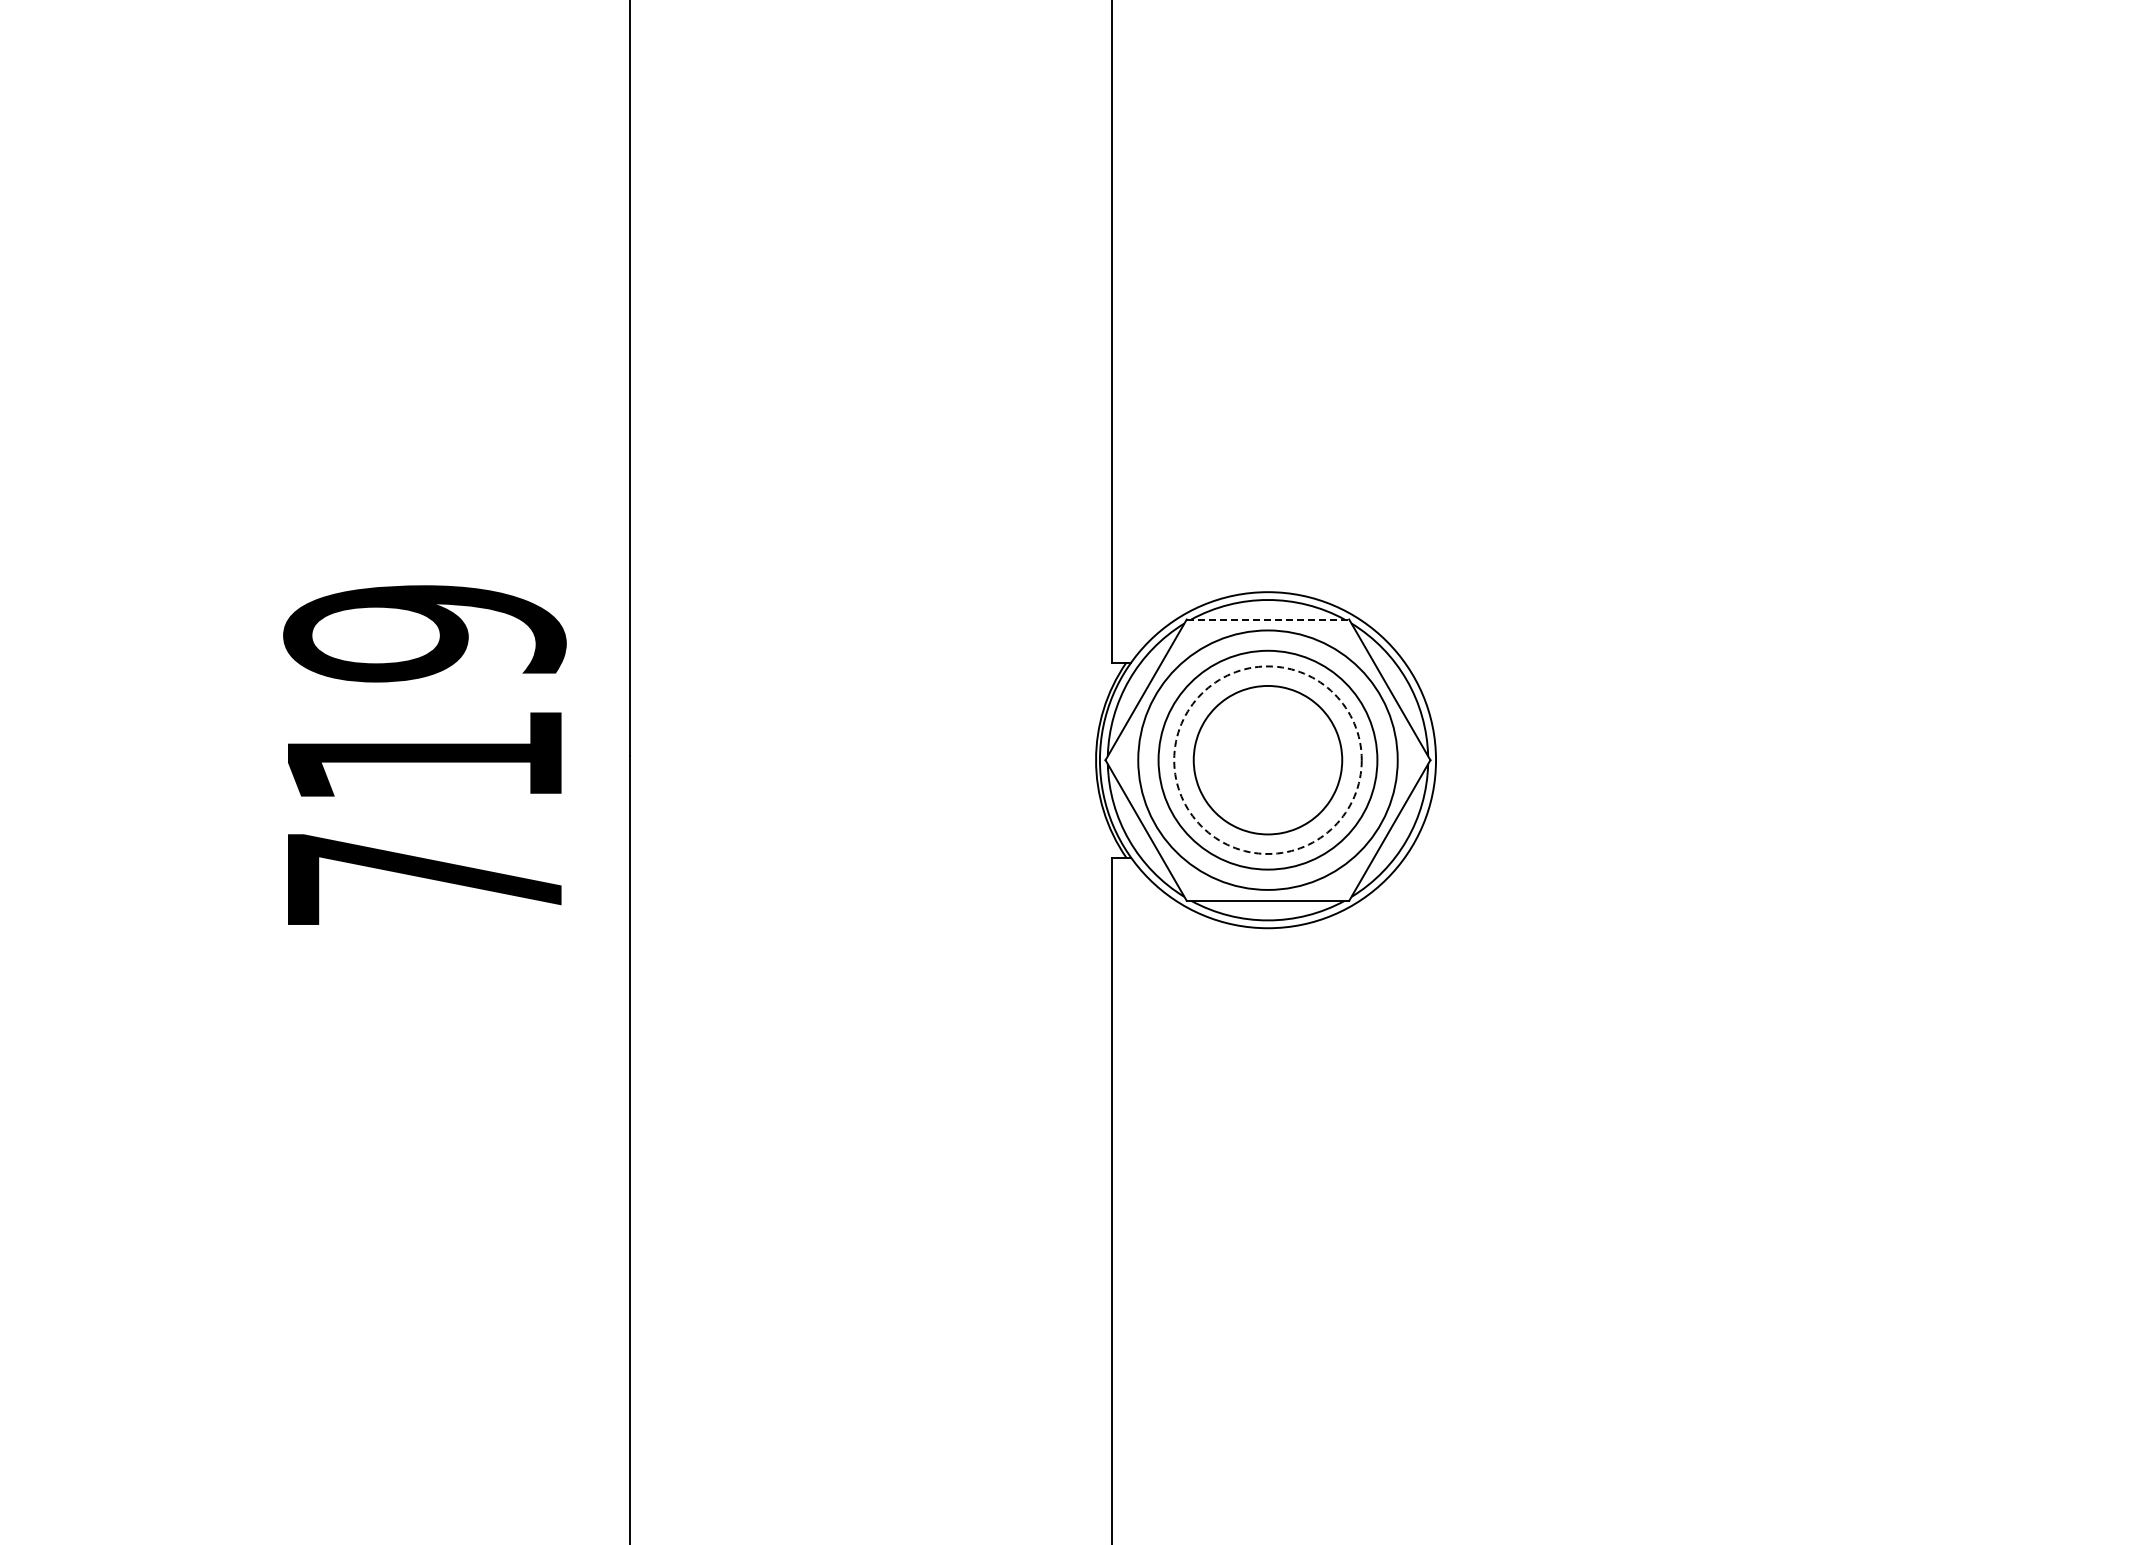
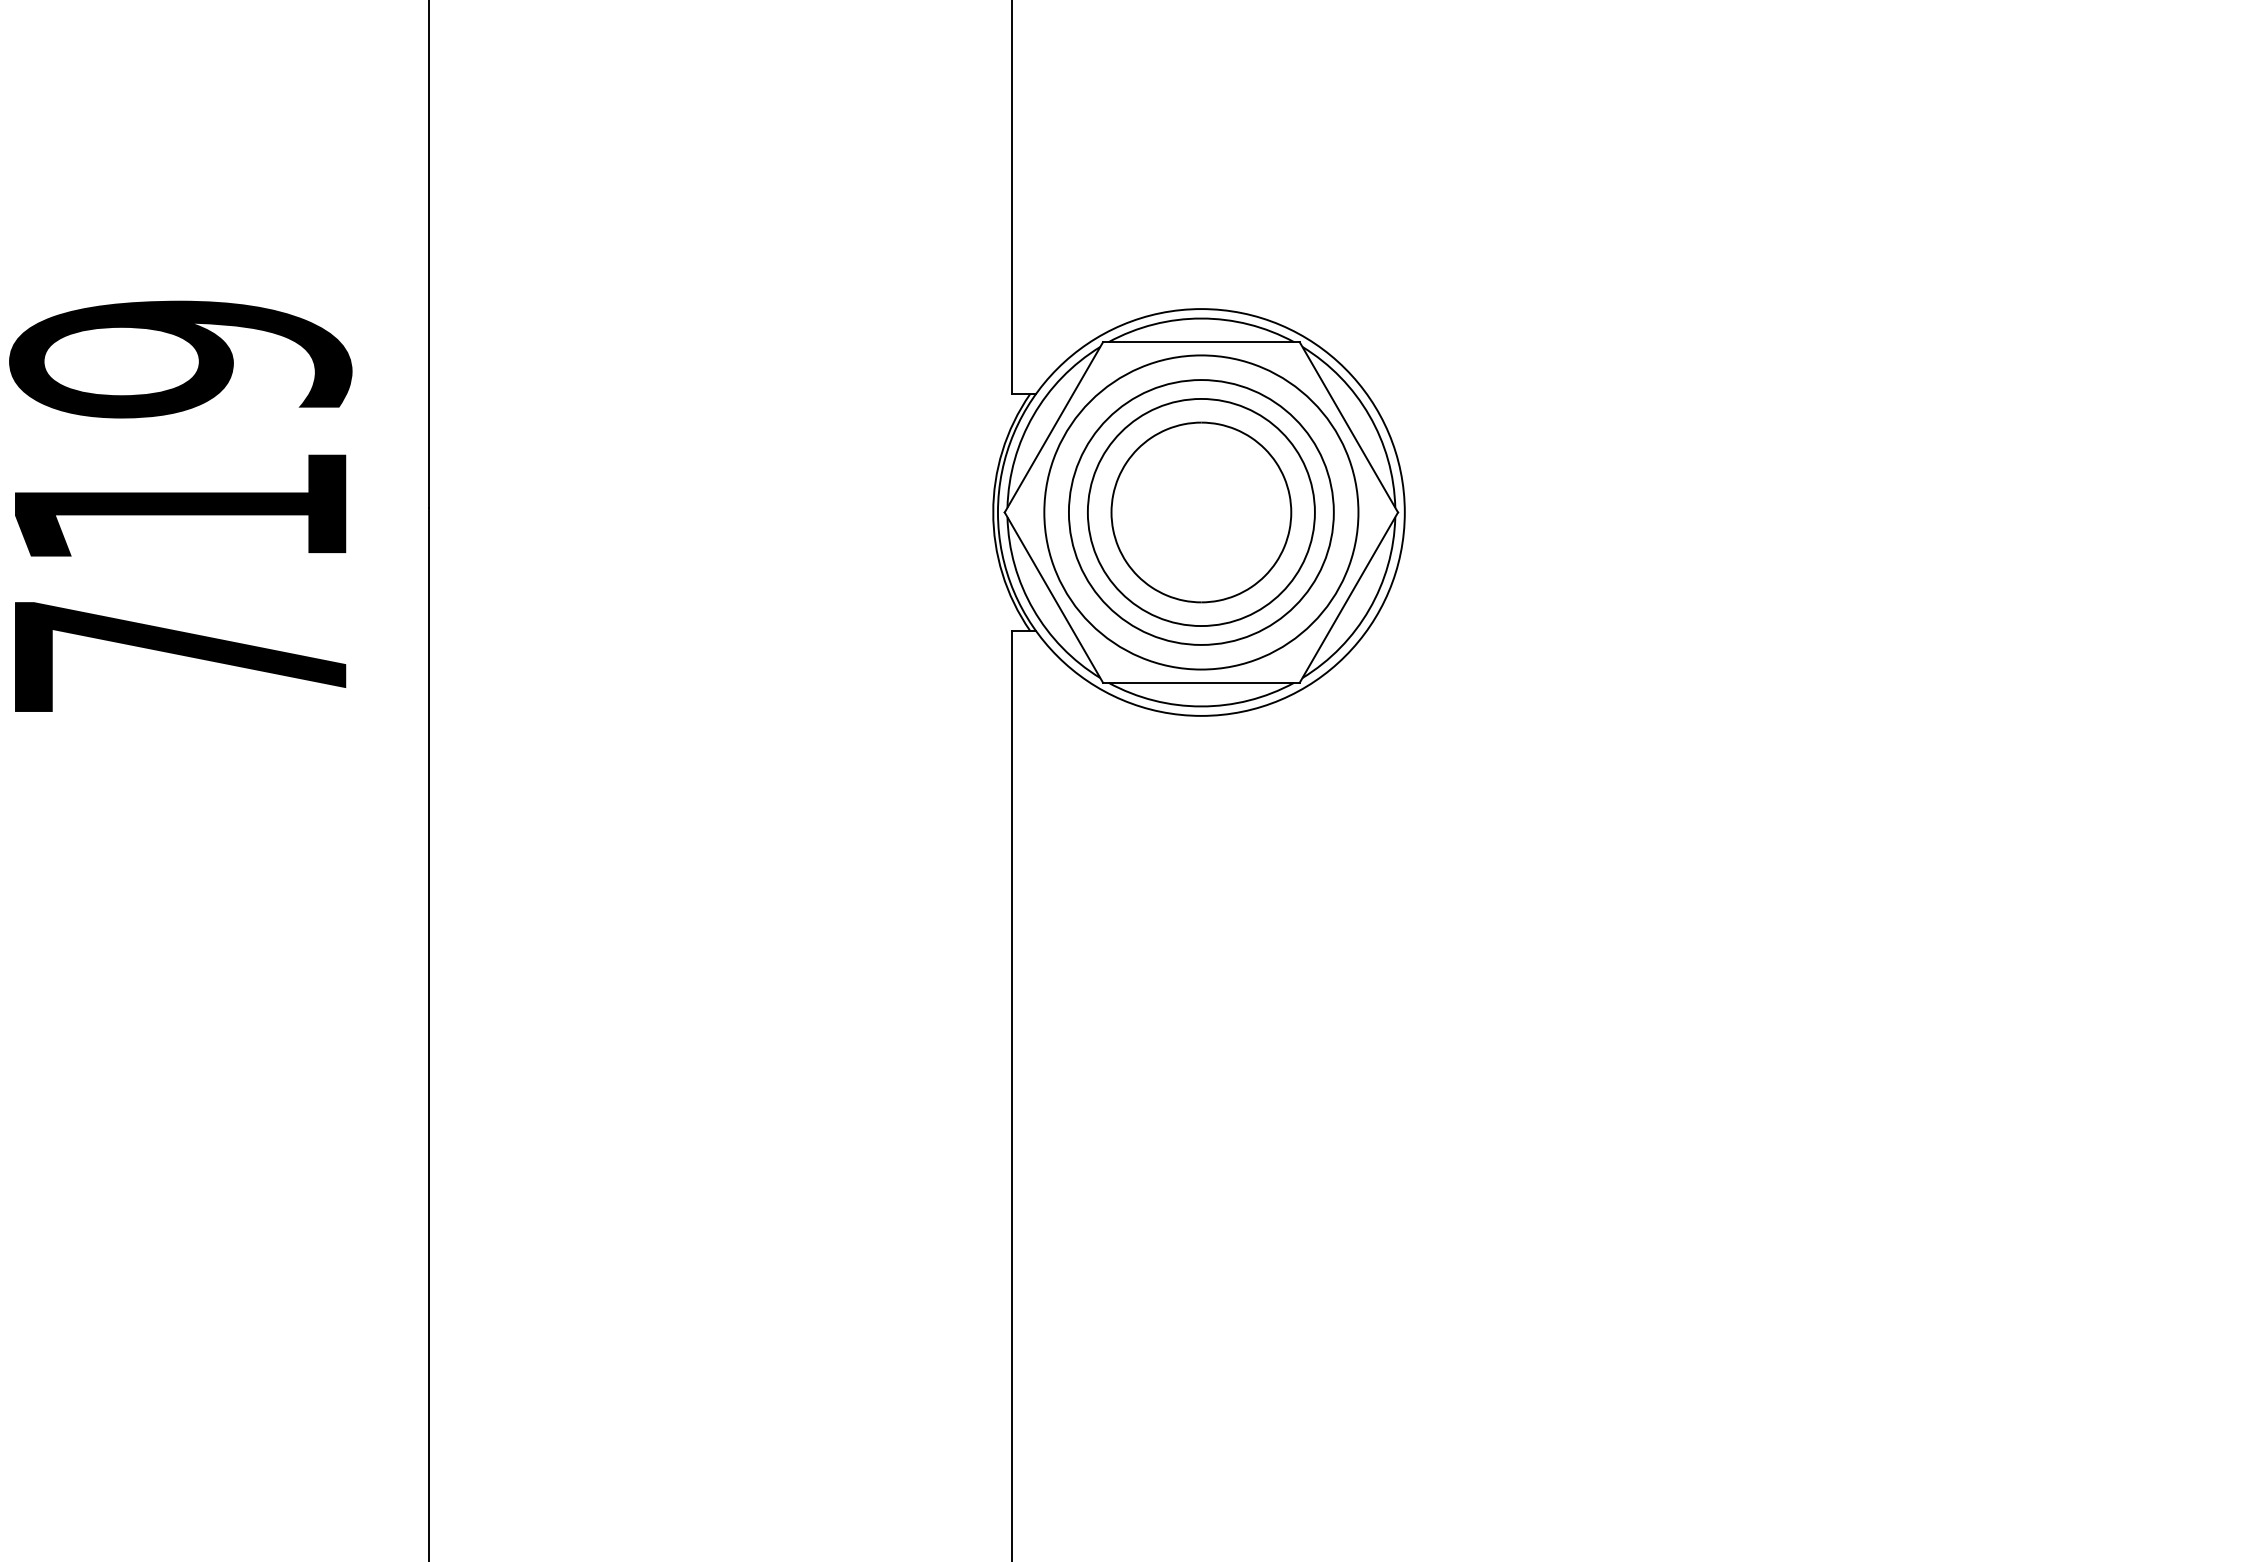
line: (1268, 619) -> (1202, 342), dashed -> solid
circle: (1267, 759) -> (1200, 511), dashed -> solid

